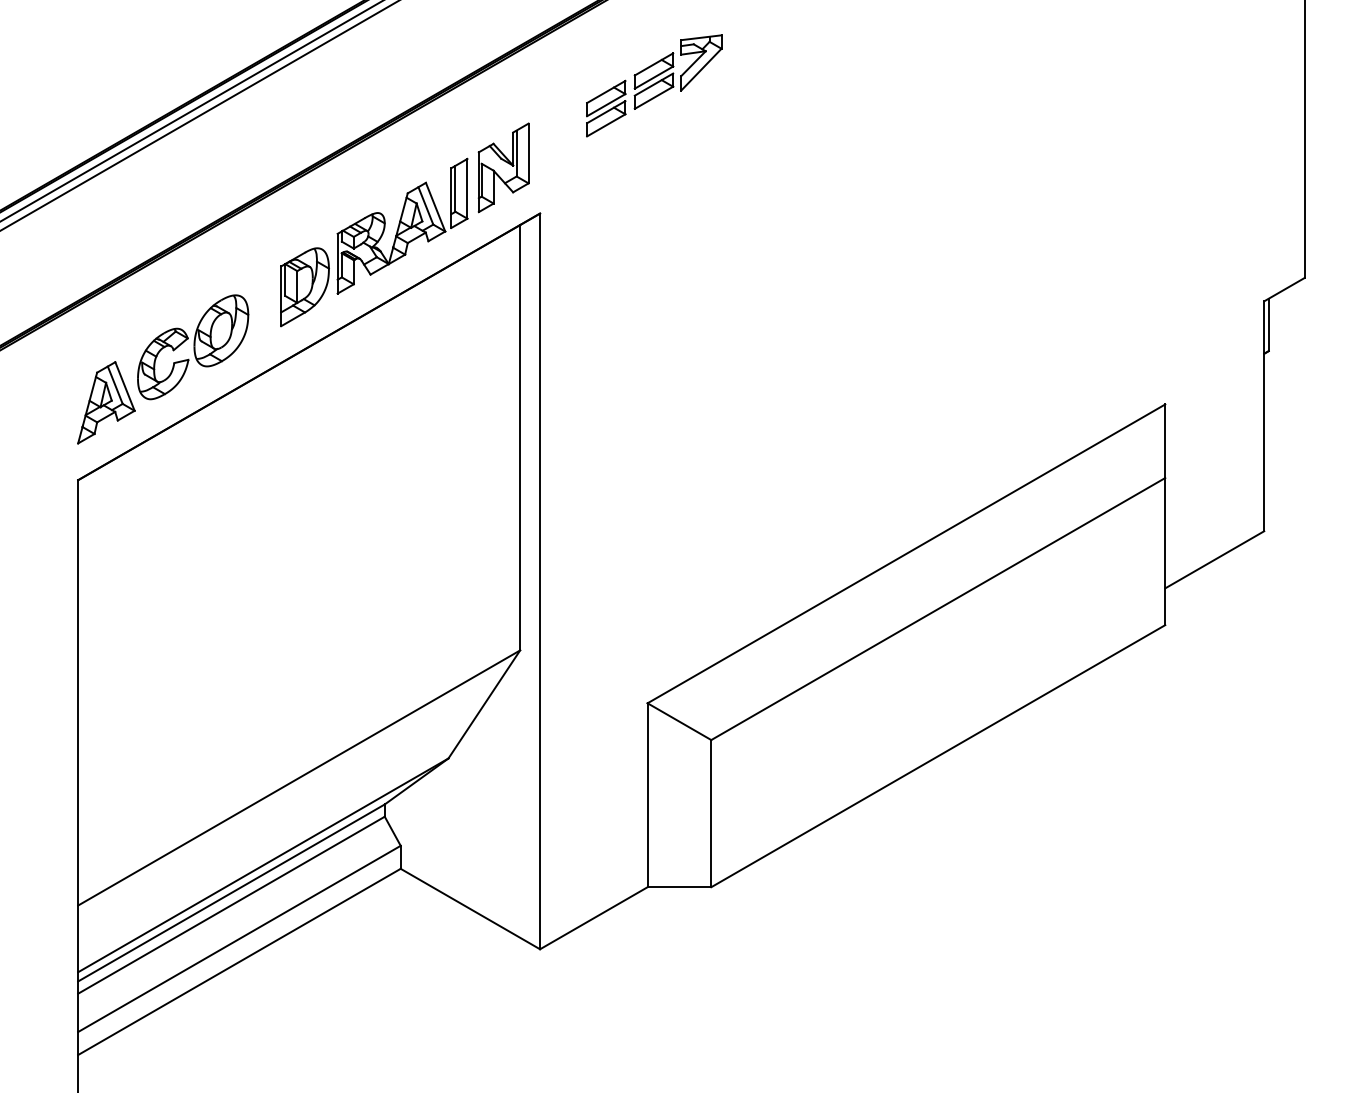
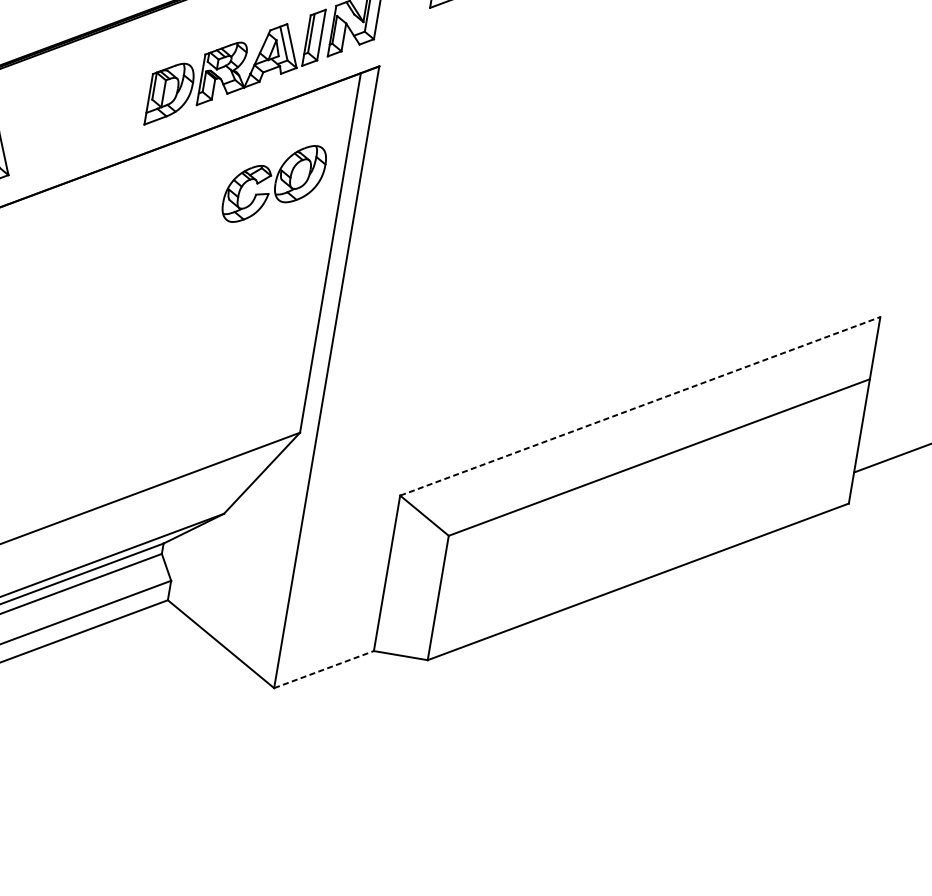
part: (193, 347) -> (274, 184), moved
line: (906, 553) -> (640, 406), solid -> dashed
line: (594, 918) -> (324, 669), solid -> dashed

